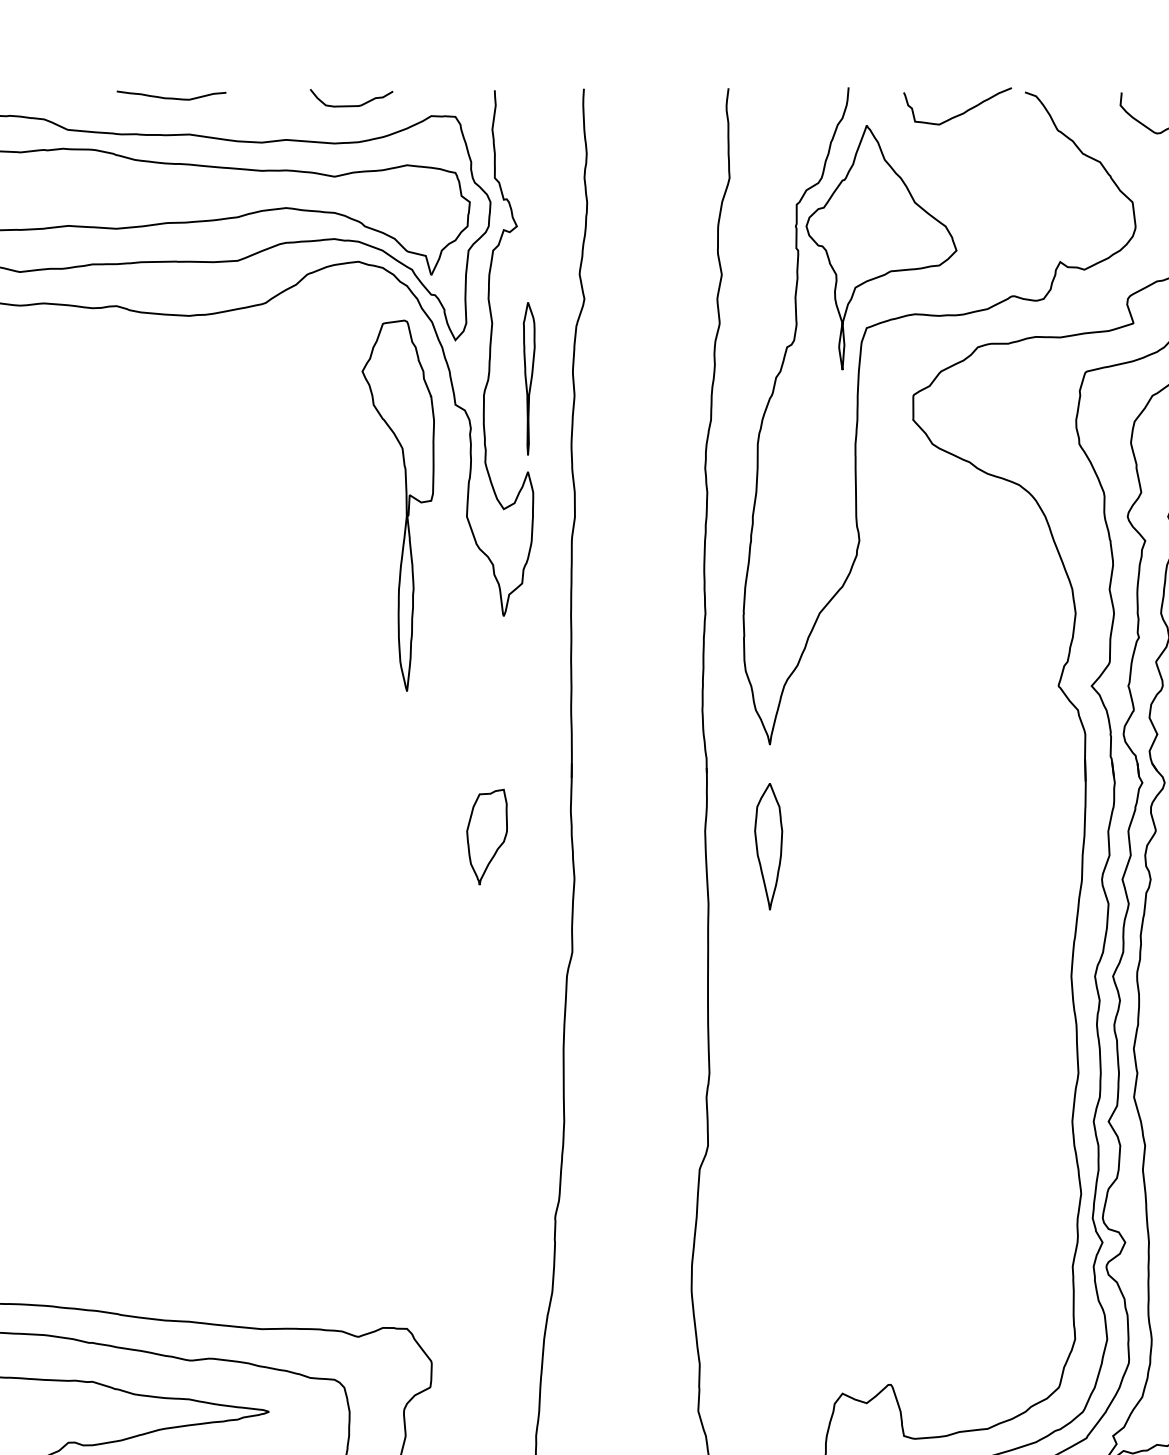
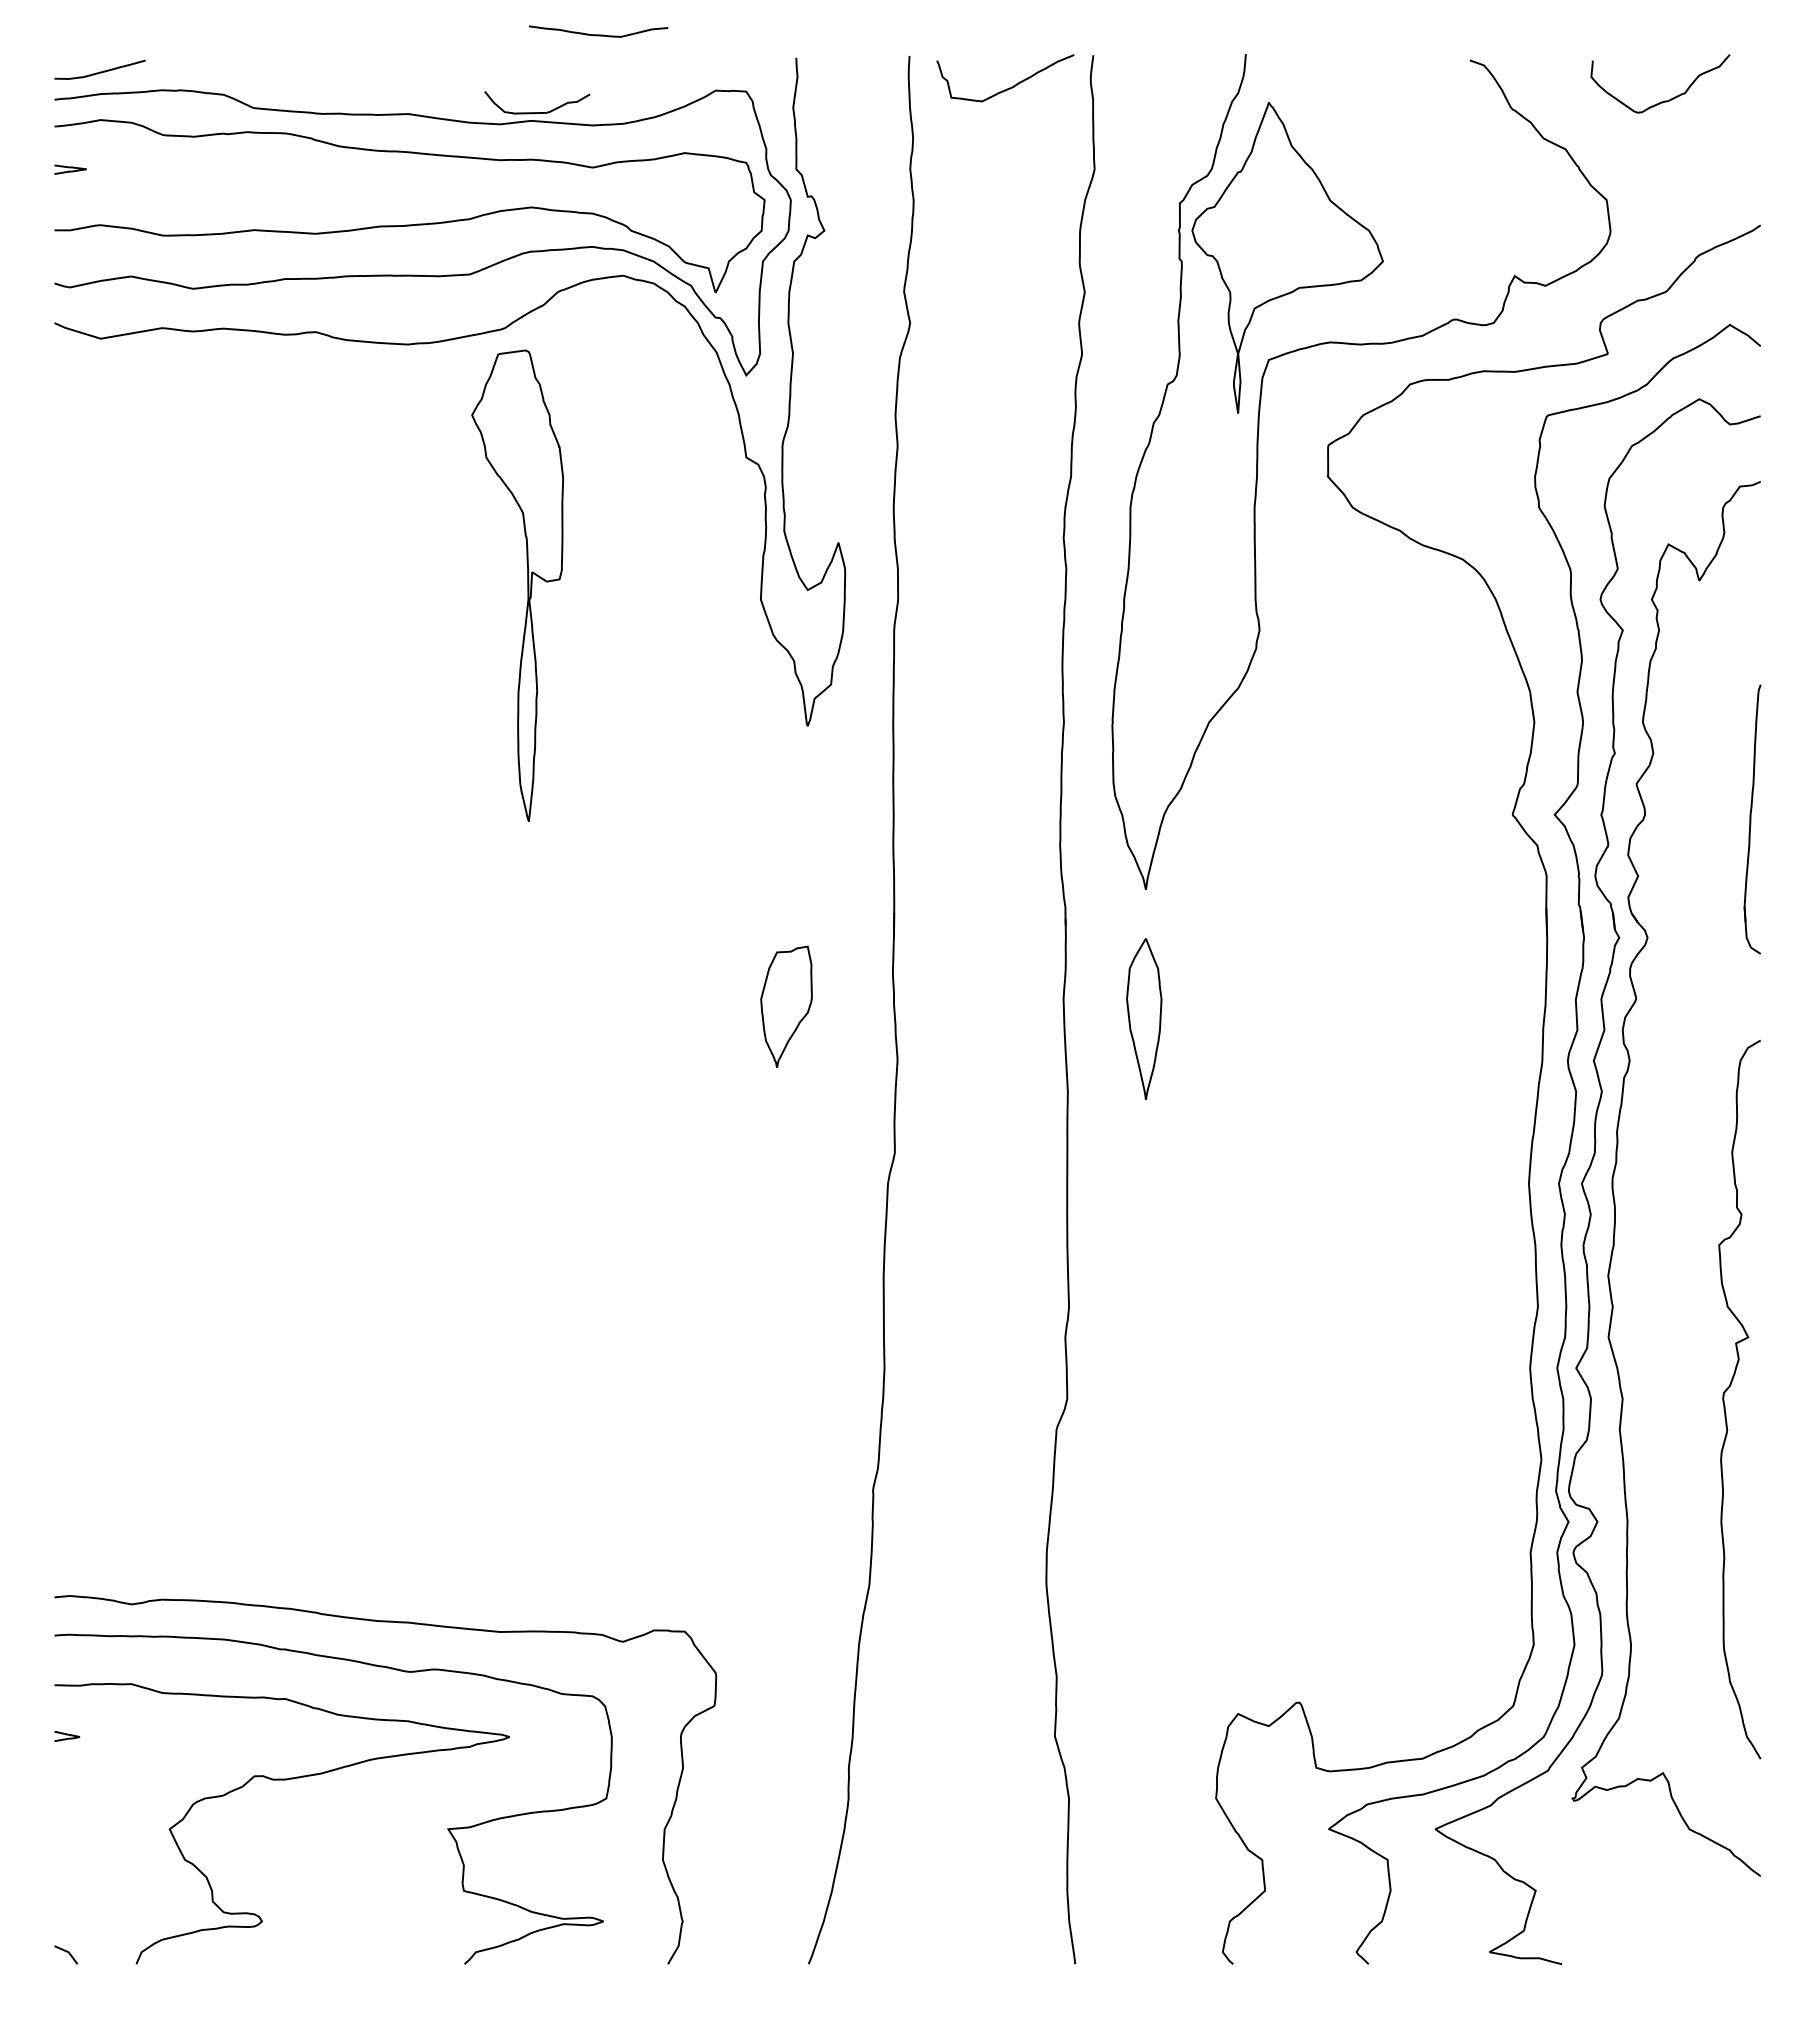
curve: (171, 97) -> (598, 34), moved
curve: (351, 105) -> (537, 112), moved
curve: (960, 113) -> (1009, 87), moved
part: (528, 378) -> (839, 424), removed
part: (406, 505) -> (527, 585), moved

